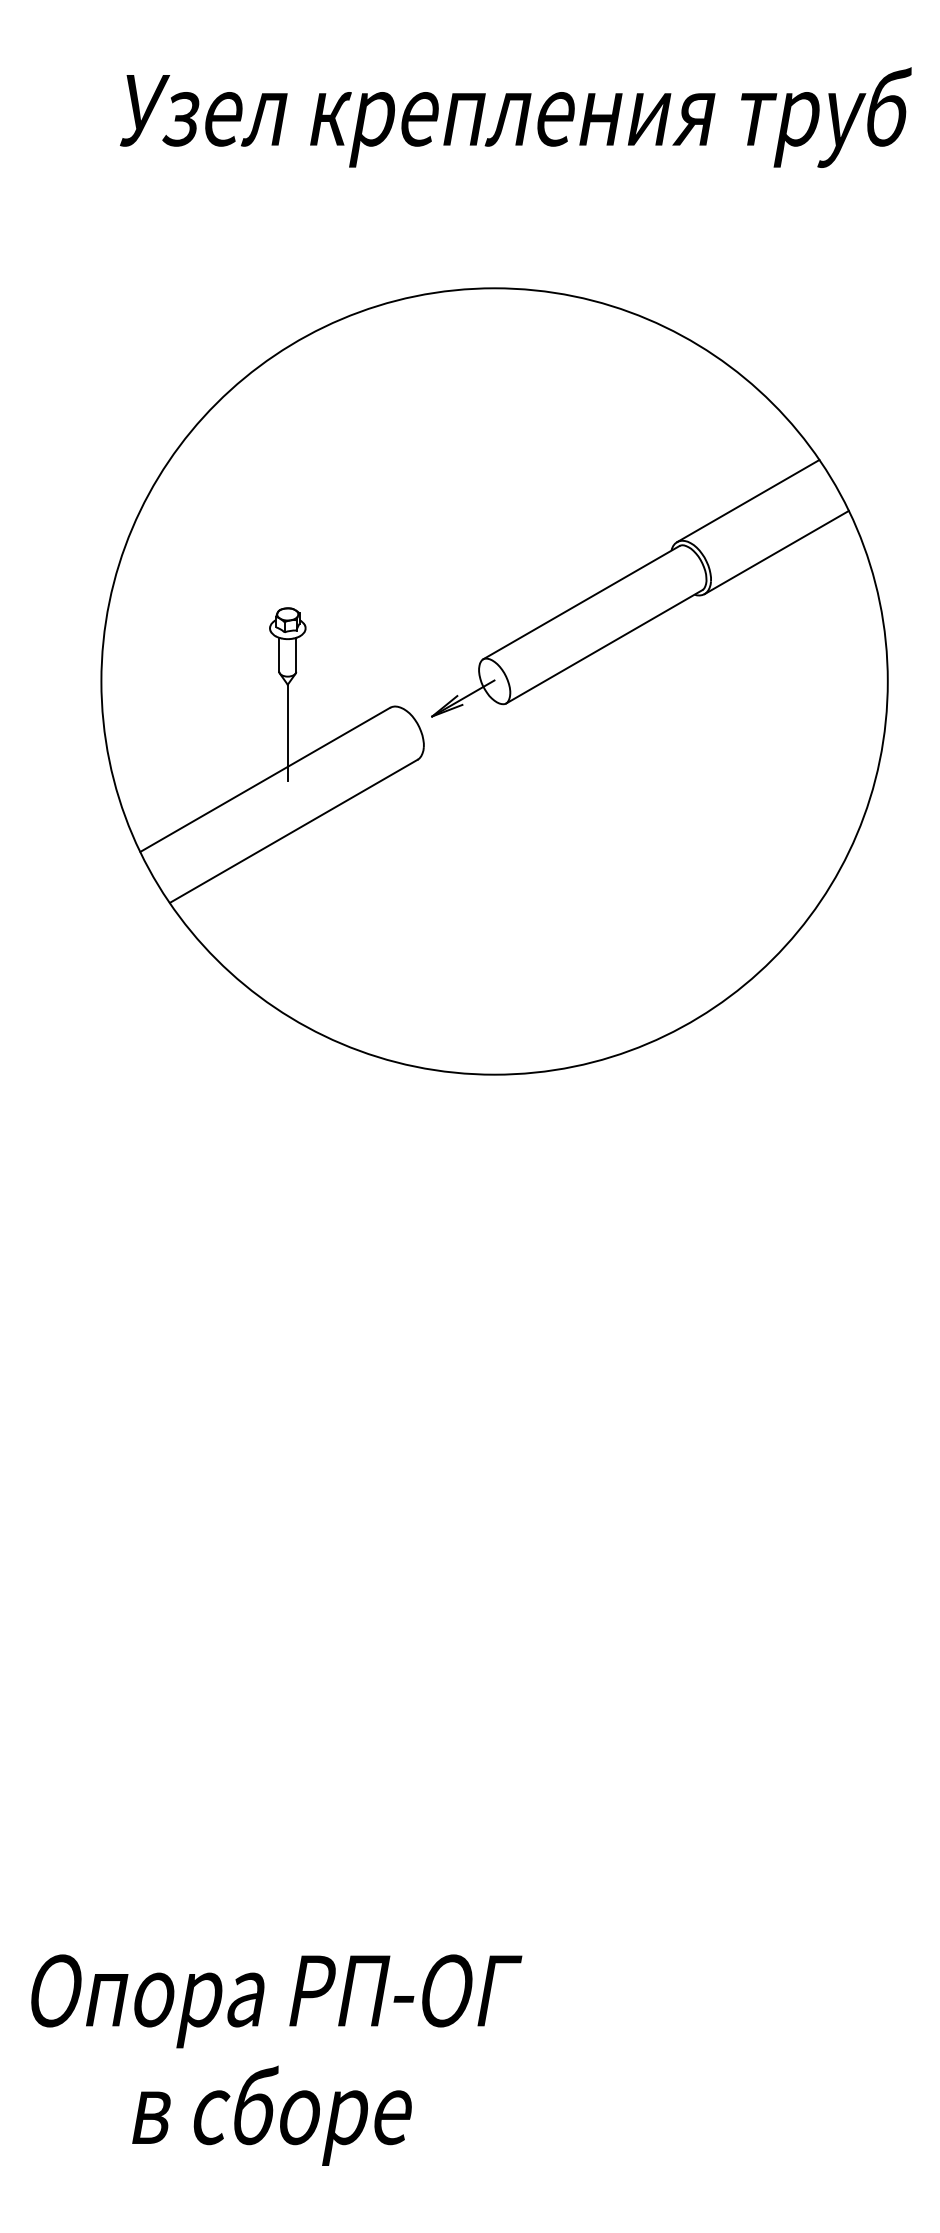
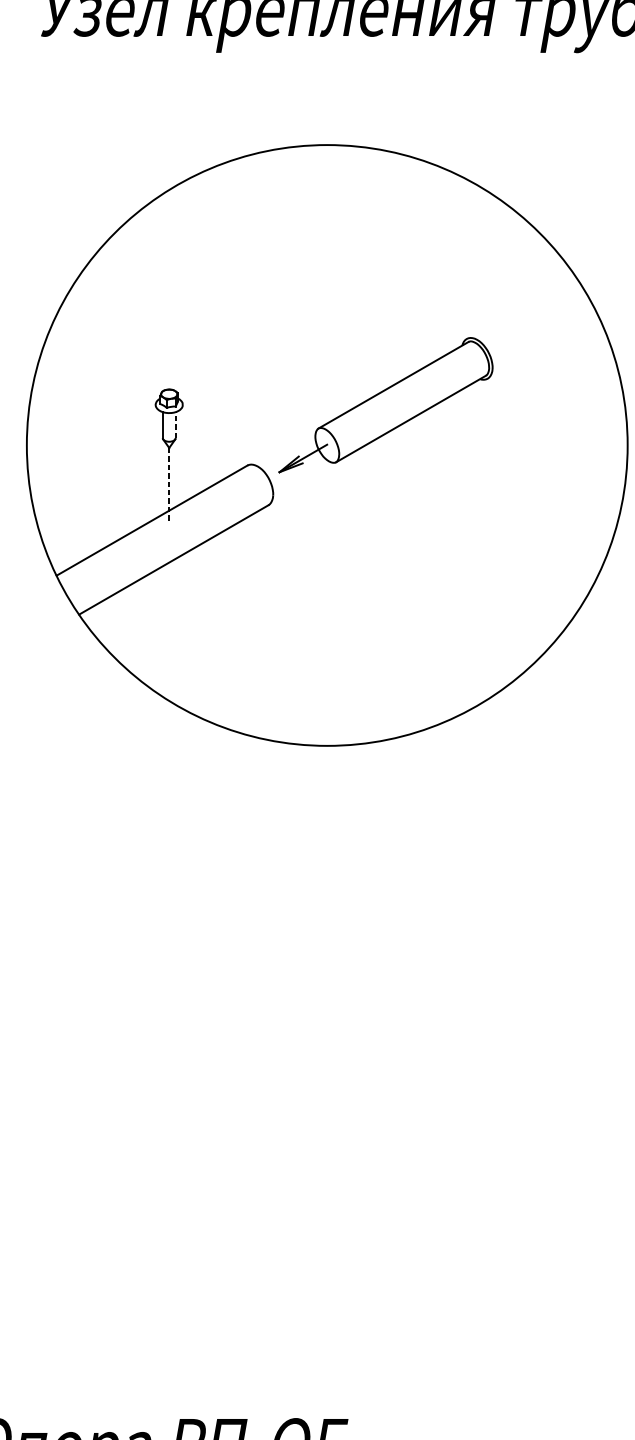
line: (748, 500) -> (521, 307), removed
line: (776, 552) -> (542, 346), removed
line: (296, 654) -> (175, 424), solid -> dashed
line: (287, 733) -> (169, 485), solid -> dashed

